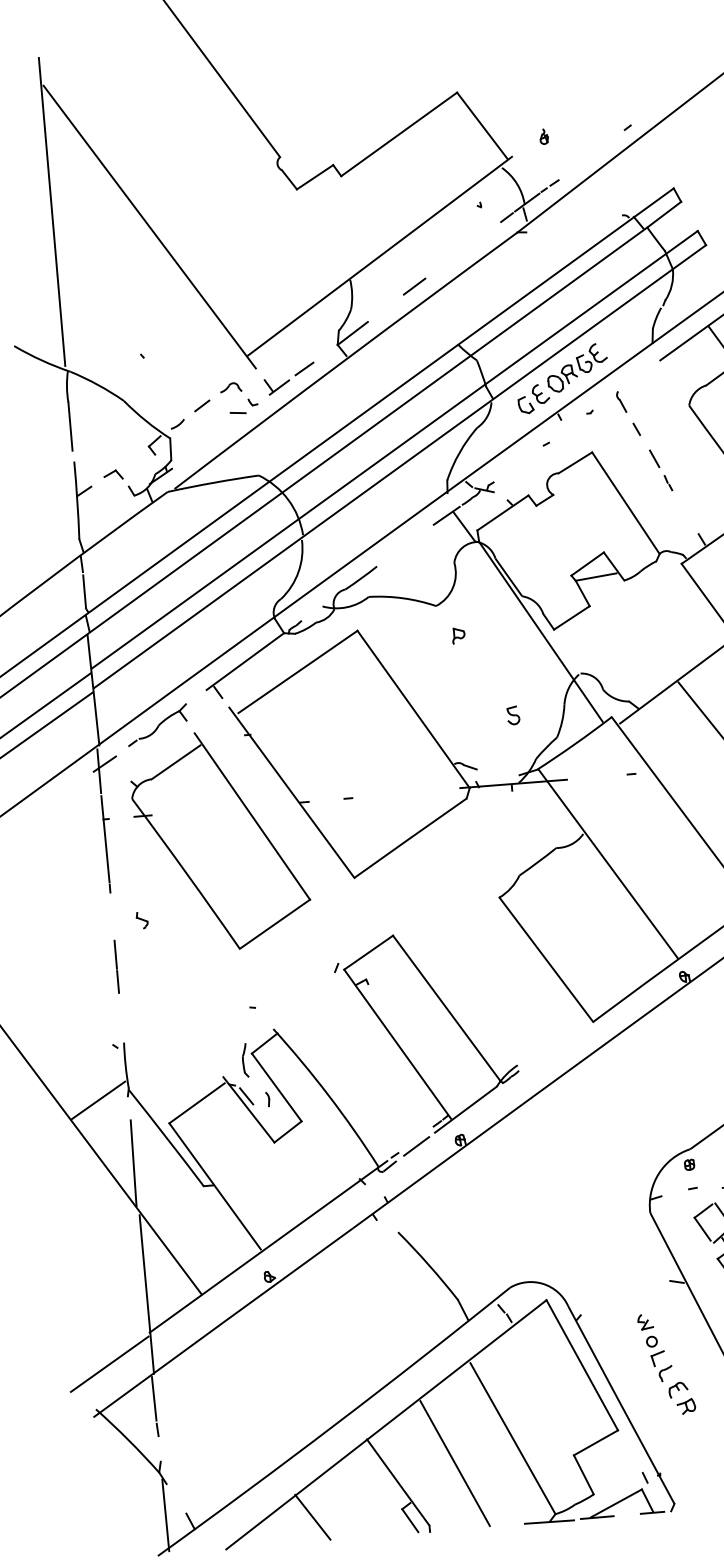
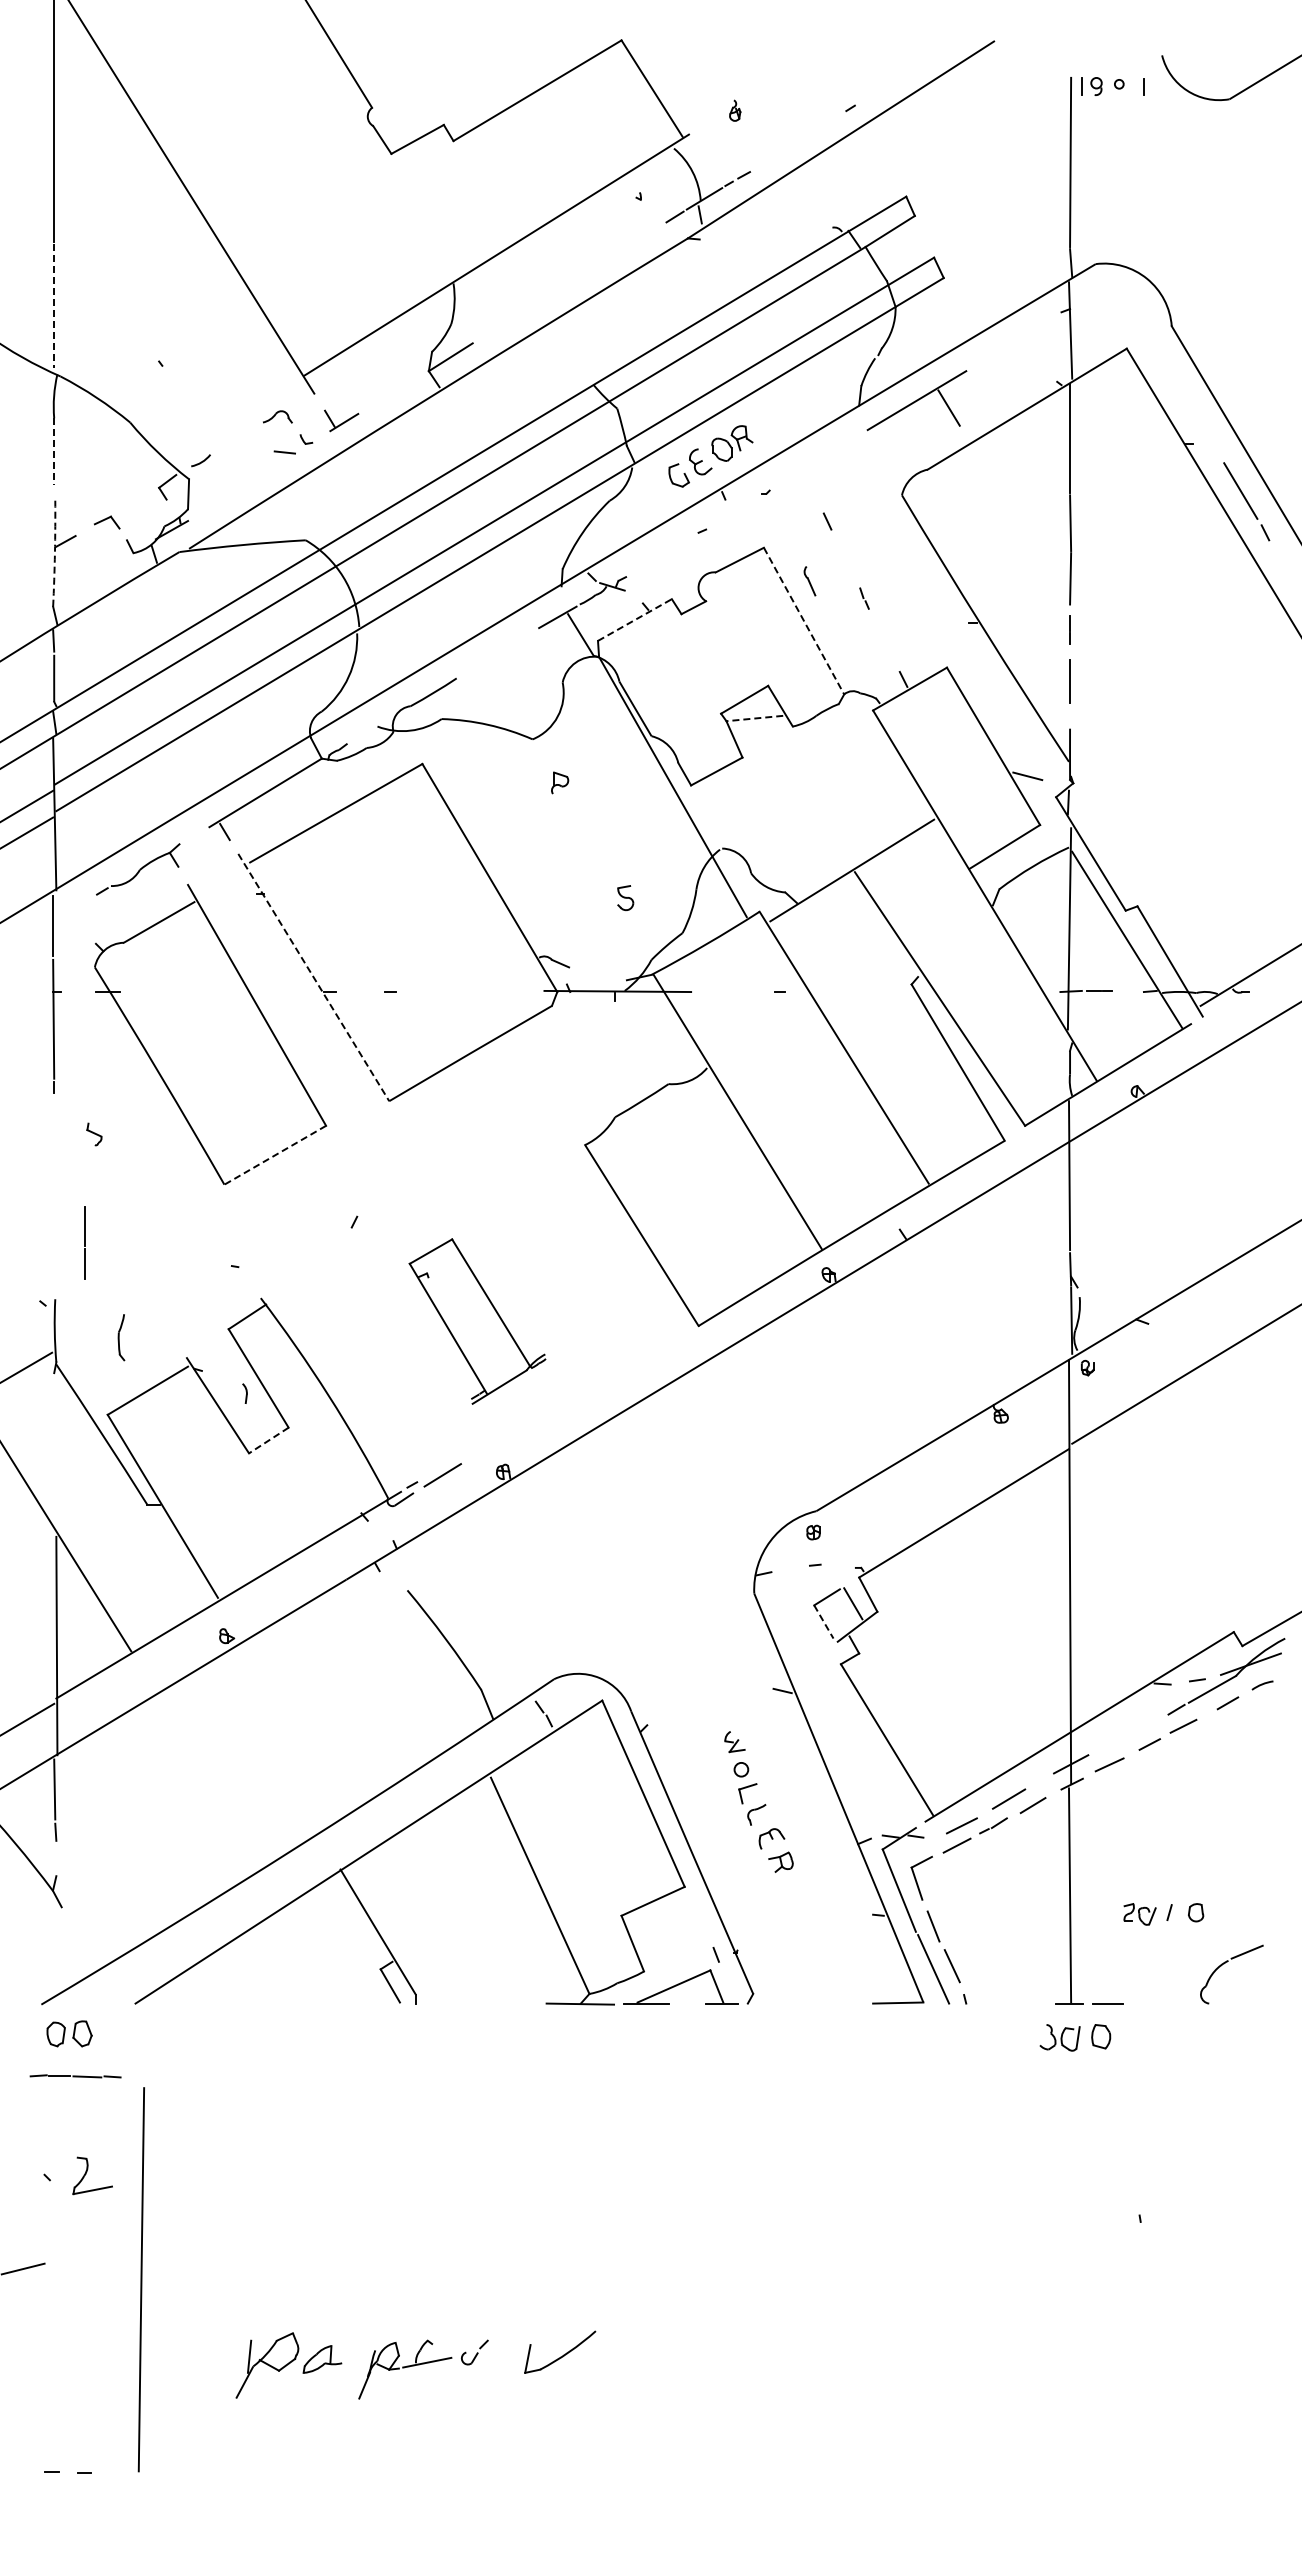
line: (414, 286) -> (540, 300), removed
line: (61, 321) -> (54, 306), solid -> dashed
part: (591, 357) -> (774, 418), removed
line: (304, 368) -> (380, 399), removed
part: (621, 402) -> (809, 581), moved
line: (202, 405) -> (236, 438), removed
line: (70, 426) -> (54, 451), solid -> dashed
line: (654, 458) -> (848, 563), removed
arc: (77, 500) -> (54, 553), solid -> dashed
line: (626, 503) -> (804, 621), solid -> dashed
line: (503, 512) -> (635, 619), solid -> dashed
line: (595, 577) -> (754, 718), solid -> dashed
line: (104, 764) -> (61, 916), removed
line: (291, 792) -> (313, 977), solid -> dashed
line: (275, 924) -> (275, 1155), solid -> dashed
line: (116, 966) -> (84, 1242), moved
part: (432, 1032) -> (477, 1321), size x0.6
part: (245, 1060) -> (121, 1337), moved
line: (246, 1095) -> (216, 1386), removed
line: (287, 1131) -> (268, 1440), solid -> dashed
line: (133, 1163) -> (54, 1465), removed
line: (703, 1229) -> (824, 1622), solid -> dashed
line: (455, 1463) -> (458, 1912), removed
line: (165, 1515) -> (56, 1949), removed
line: (312, 1517) -> (257, 1969), removed
line: (190, 1521) -> (89, 1961), removed

